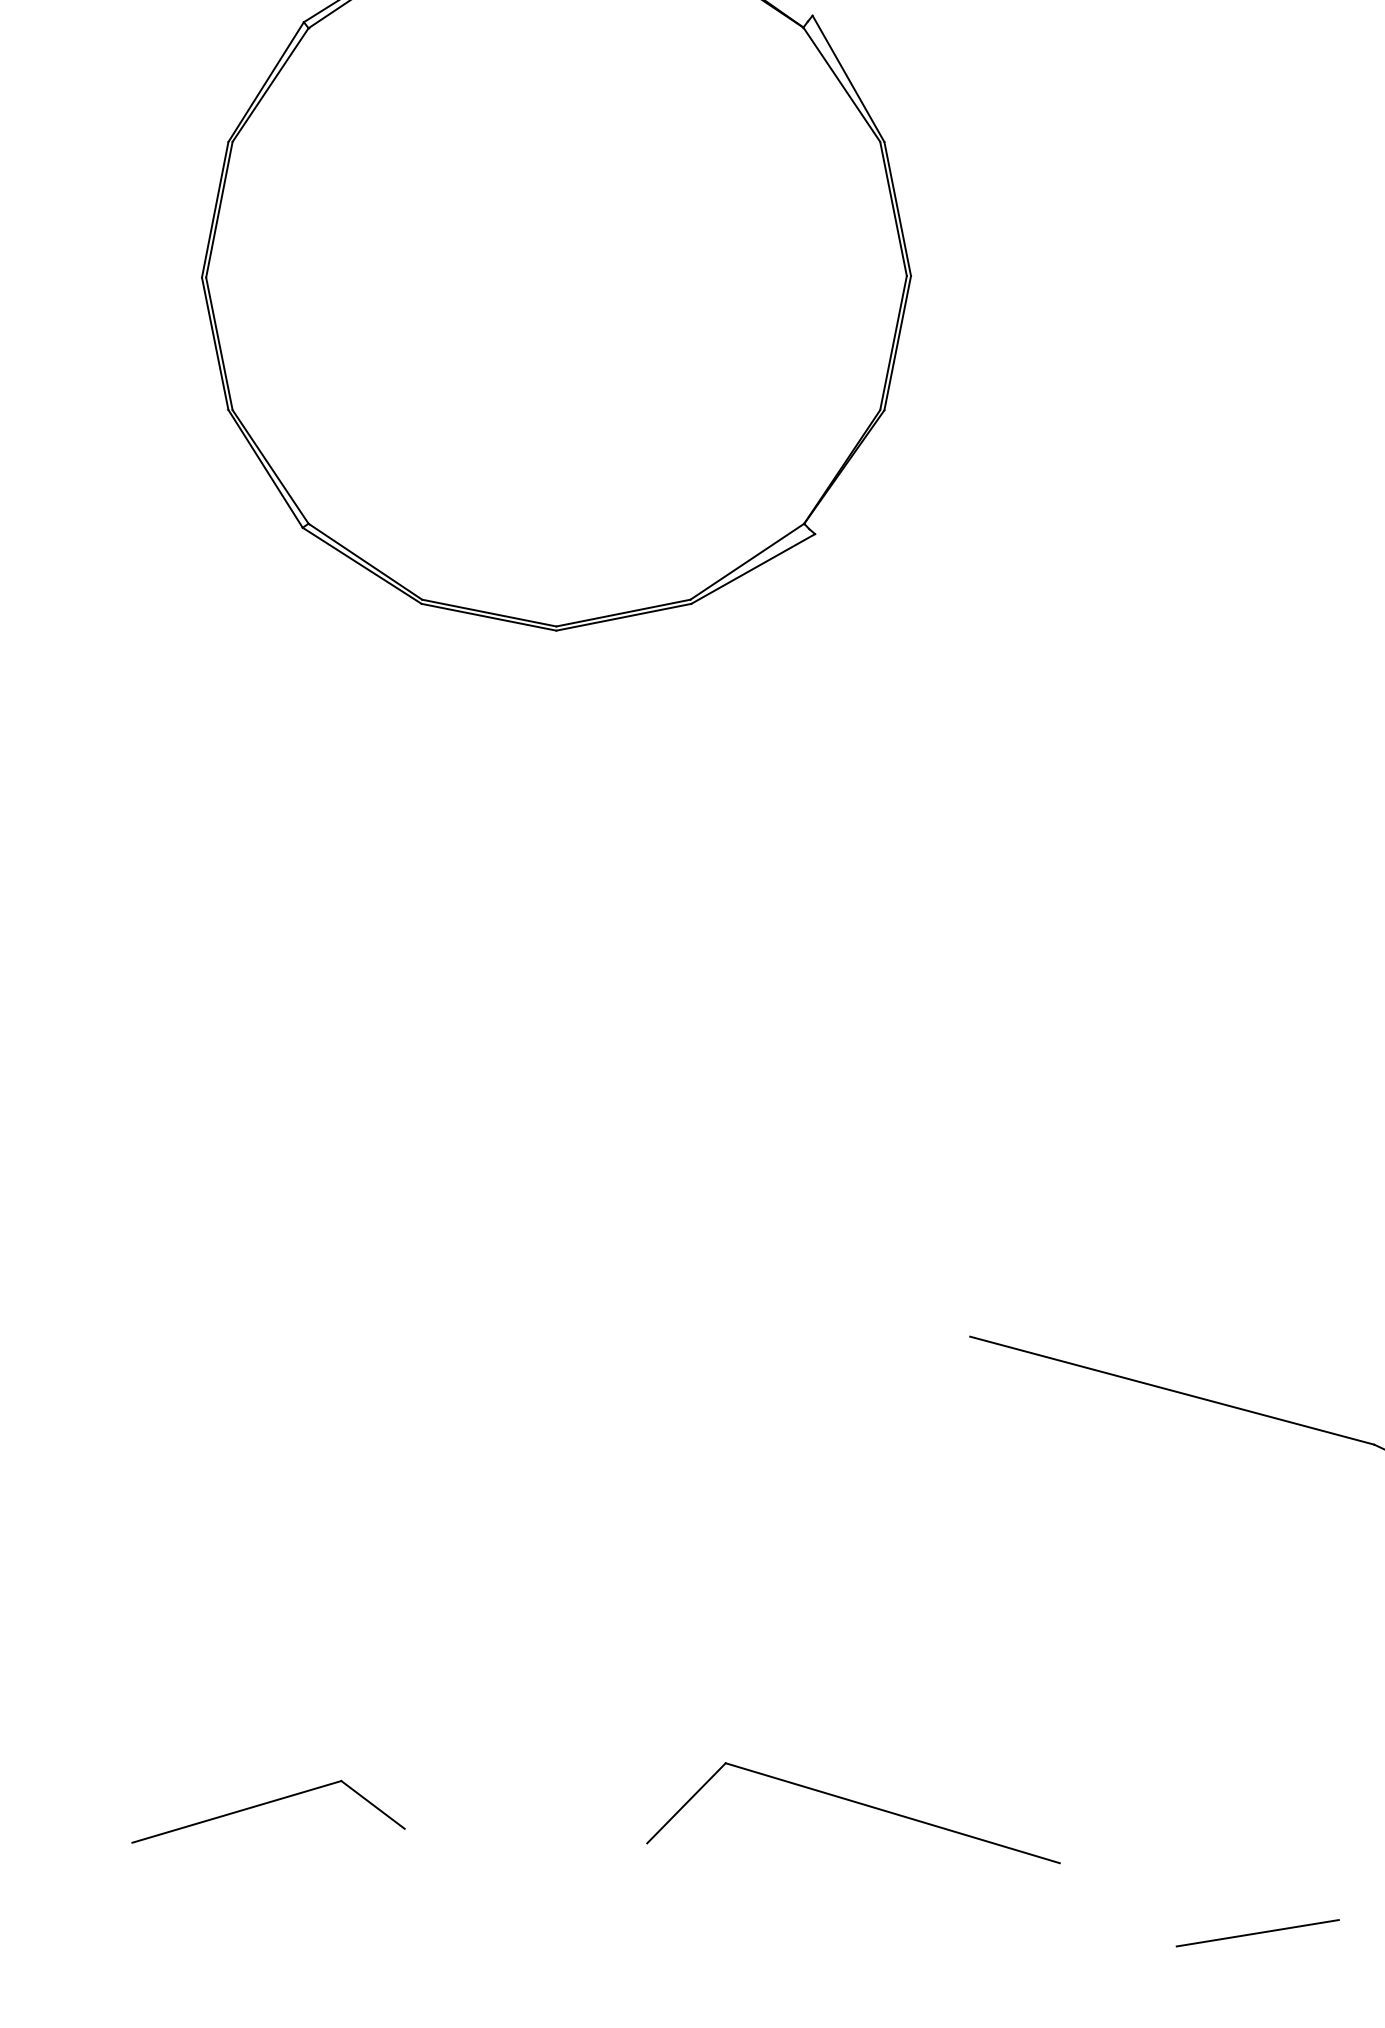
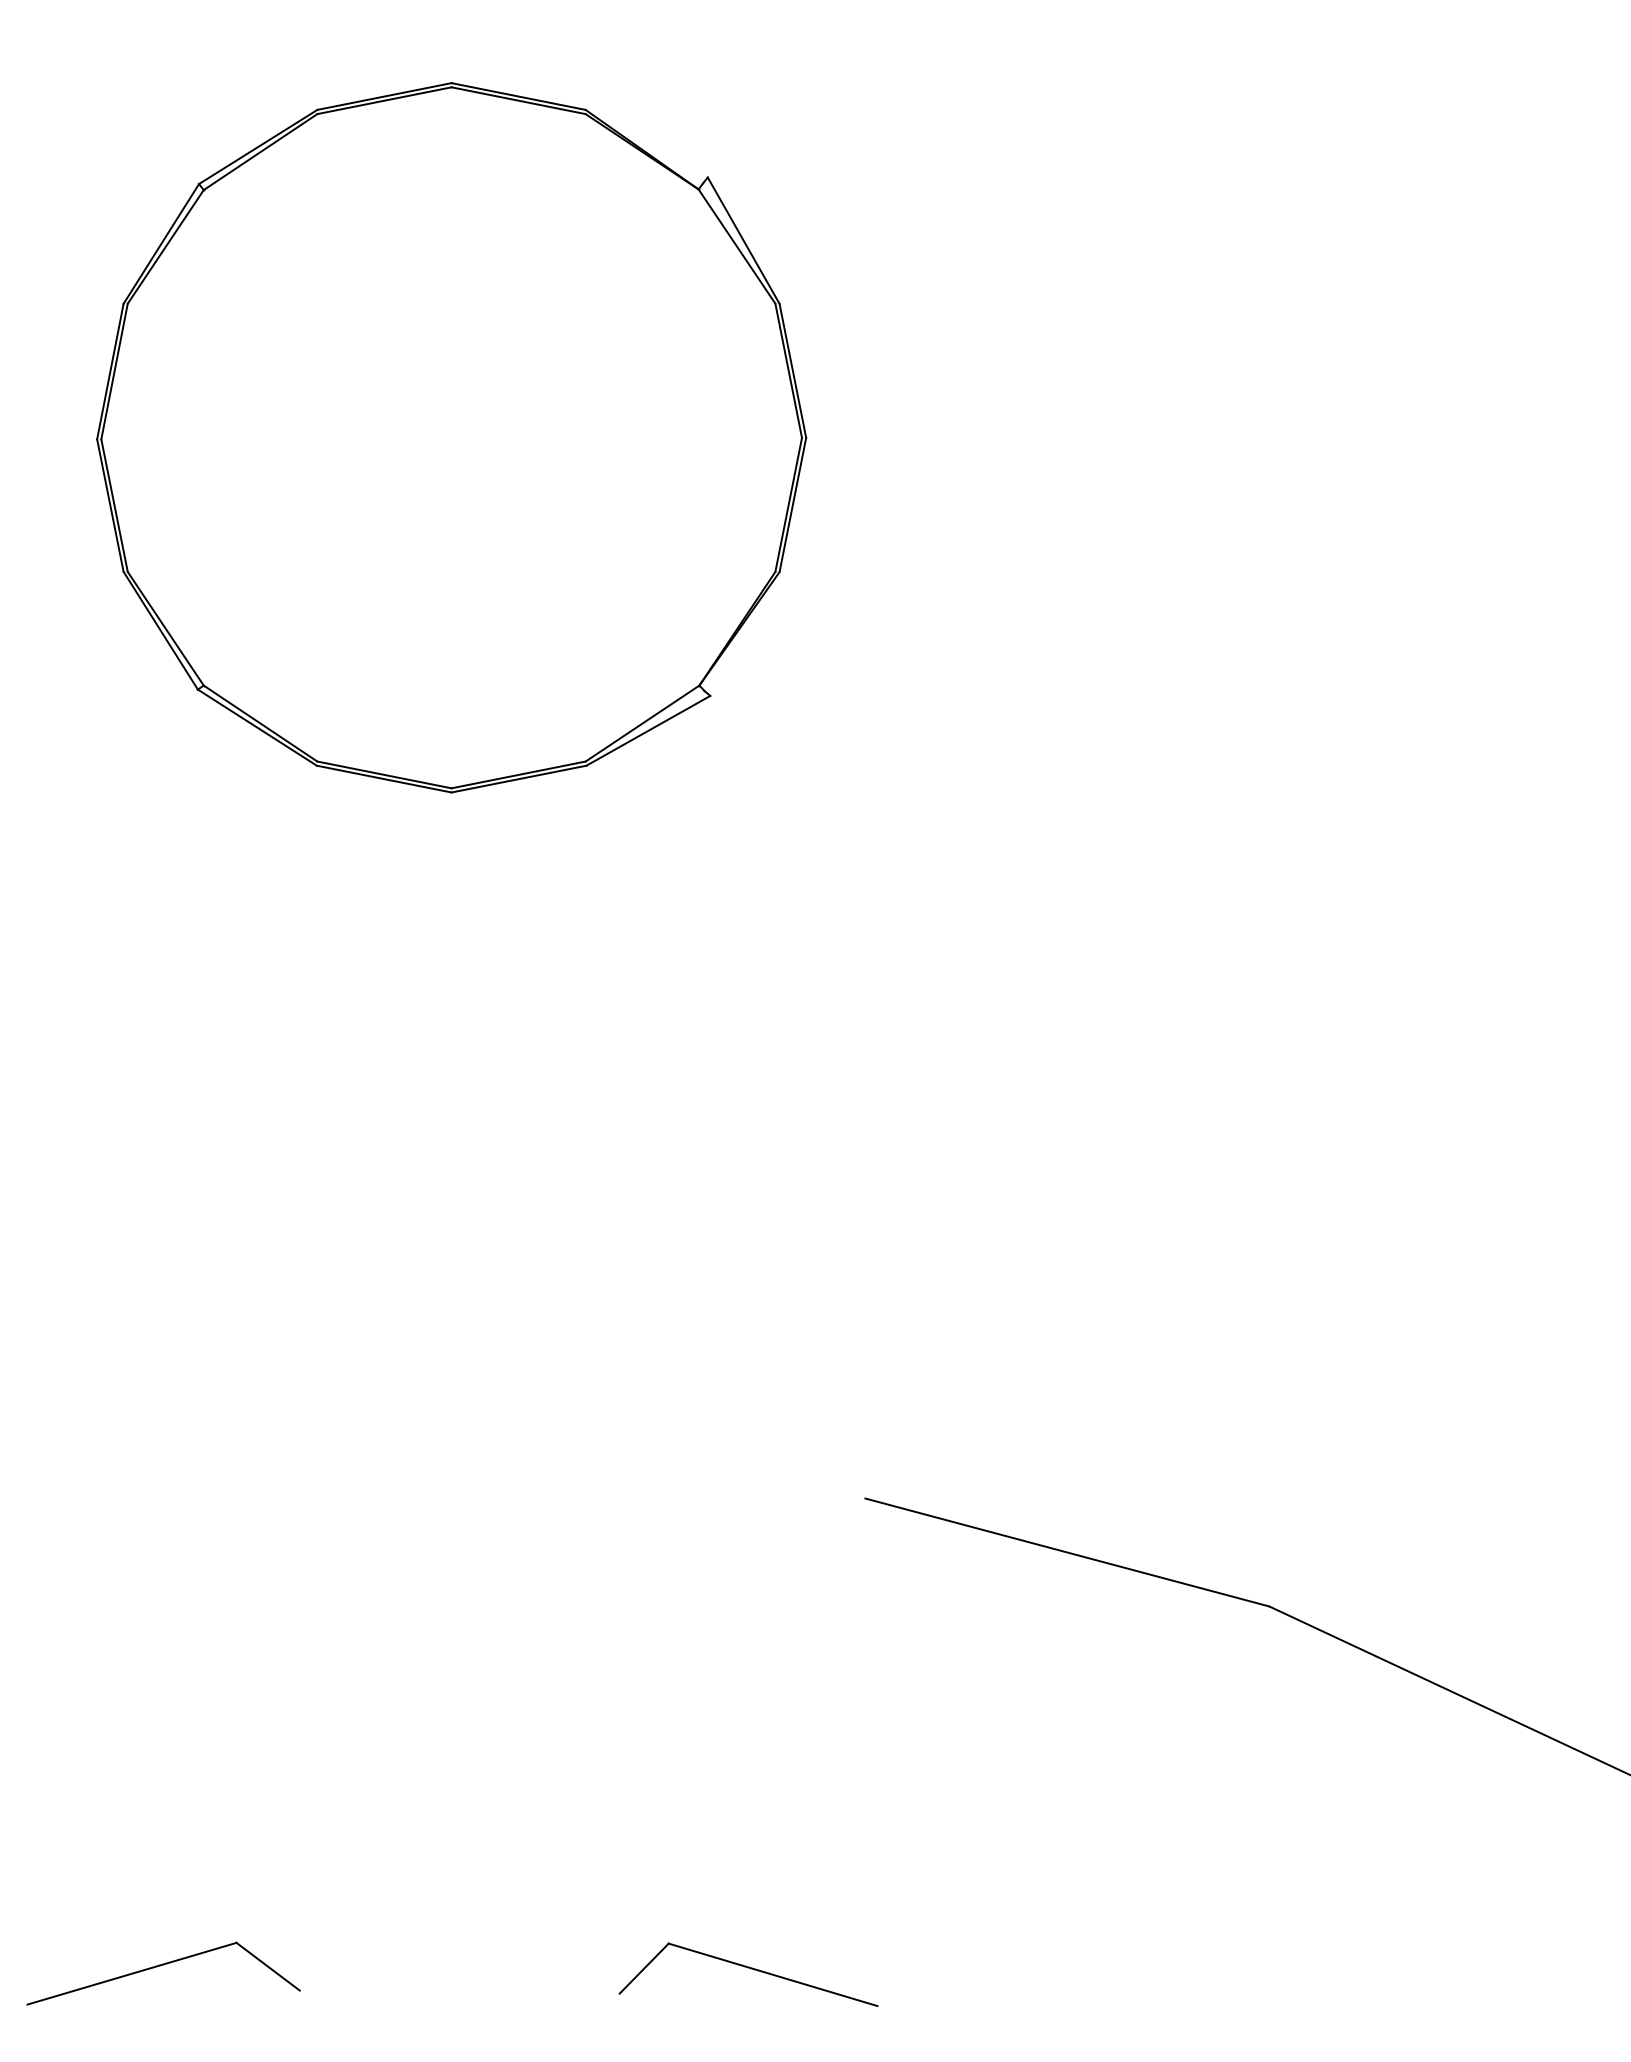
part: (853, 1812) -> (748, 1974), size x0.62

